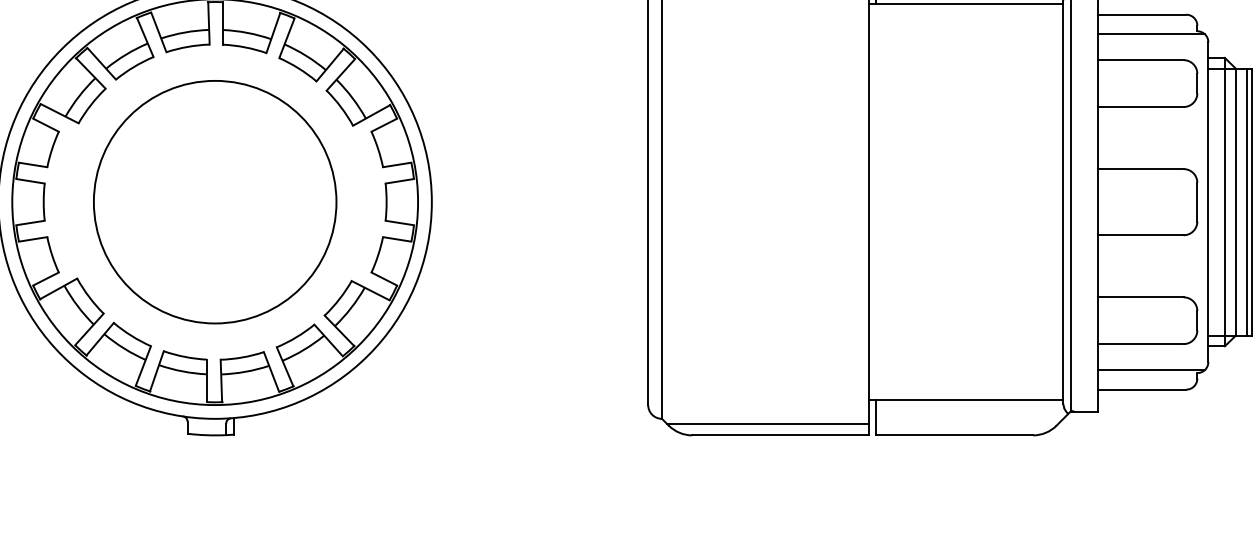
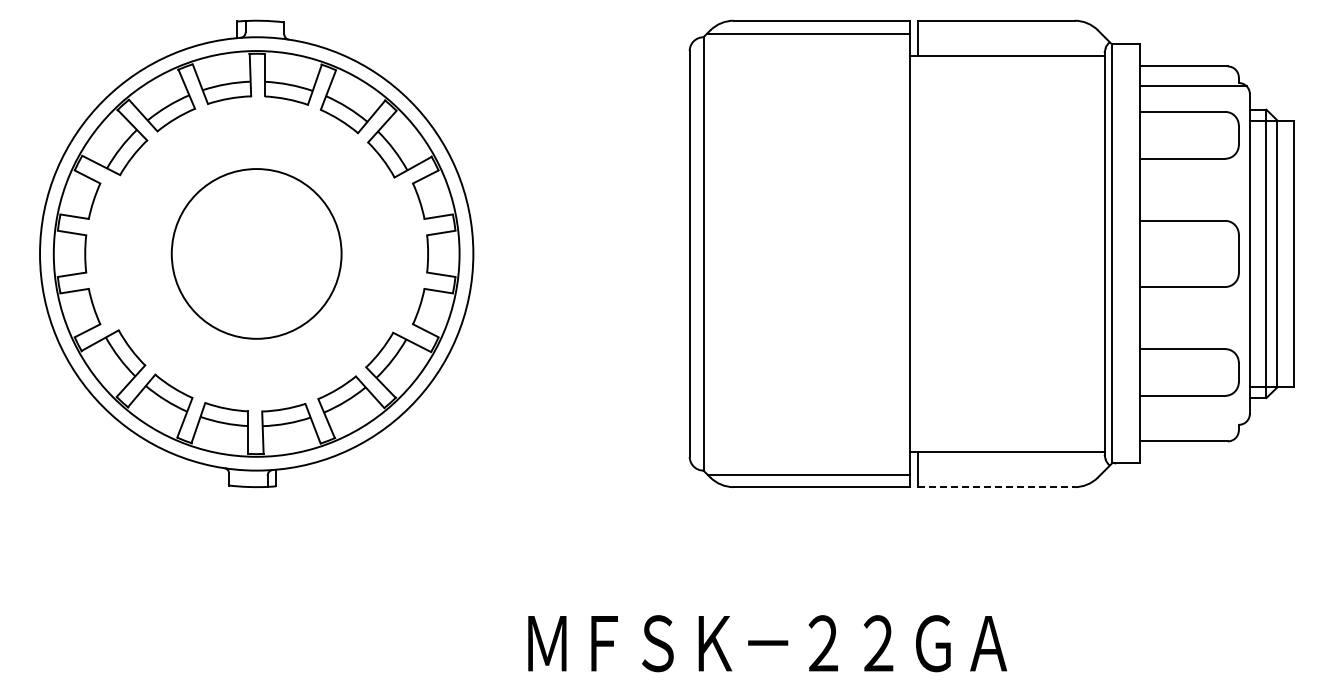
circle: (214, 201) -> (256, 253), size x0.7
line: (1246, 201) -> (1288, 253), removed
line: (1150, 369) -> (1192, 421), removed
line: (954, 435) -> (996, 487), solid -> dashed

